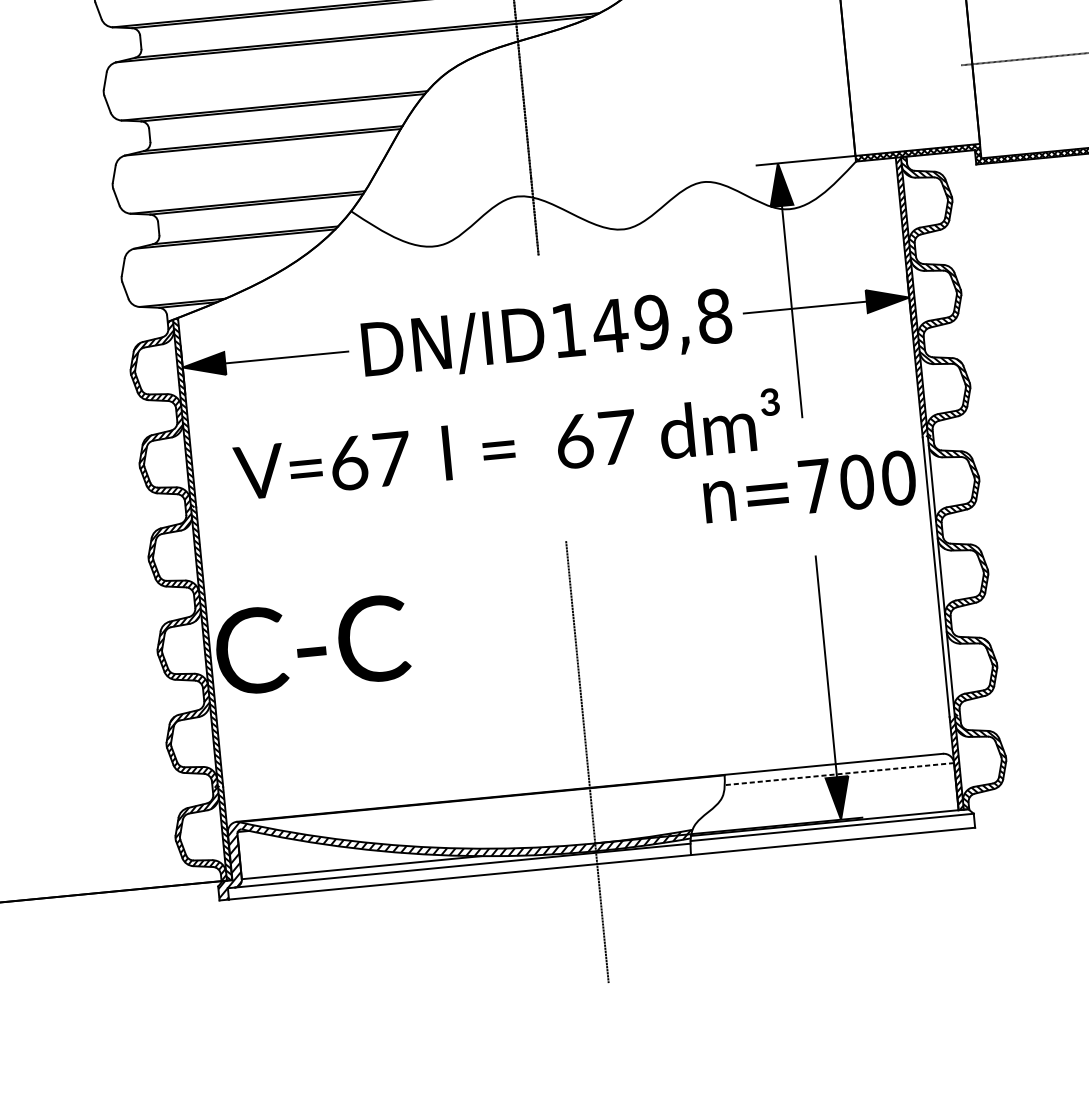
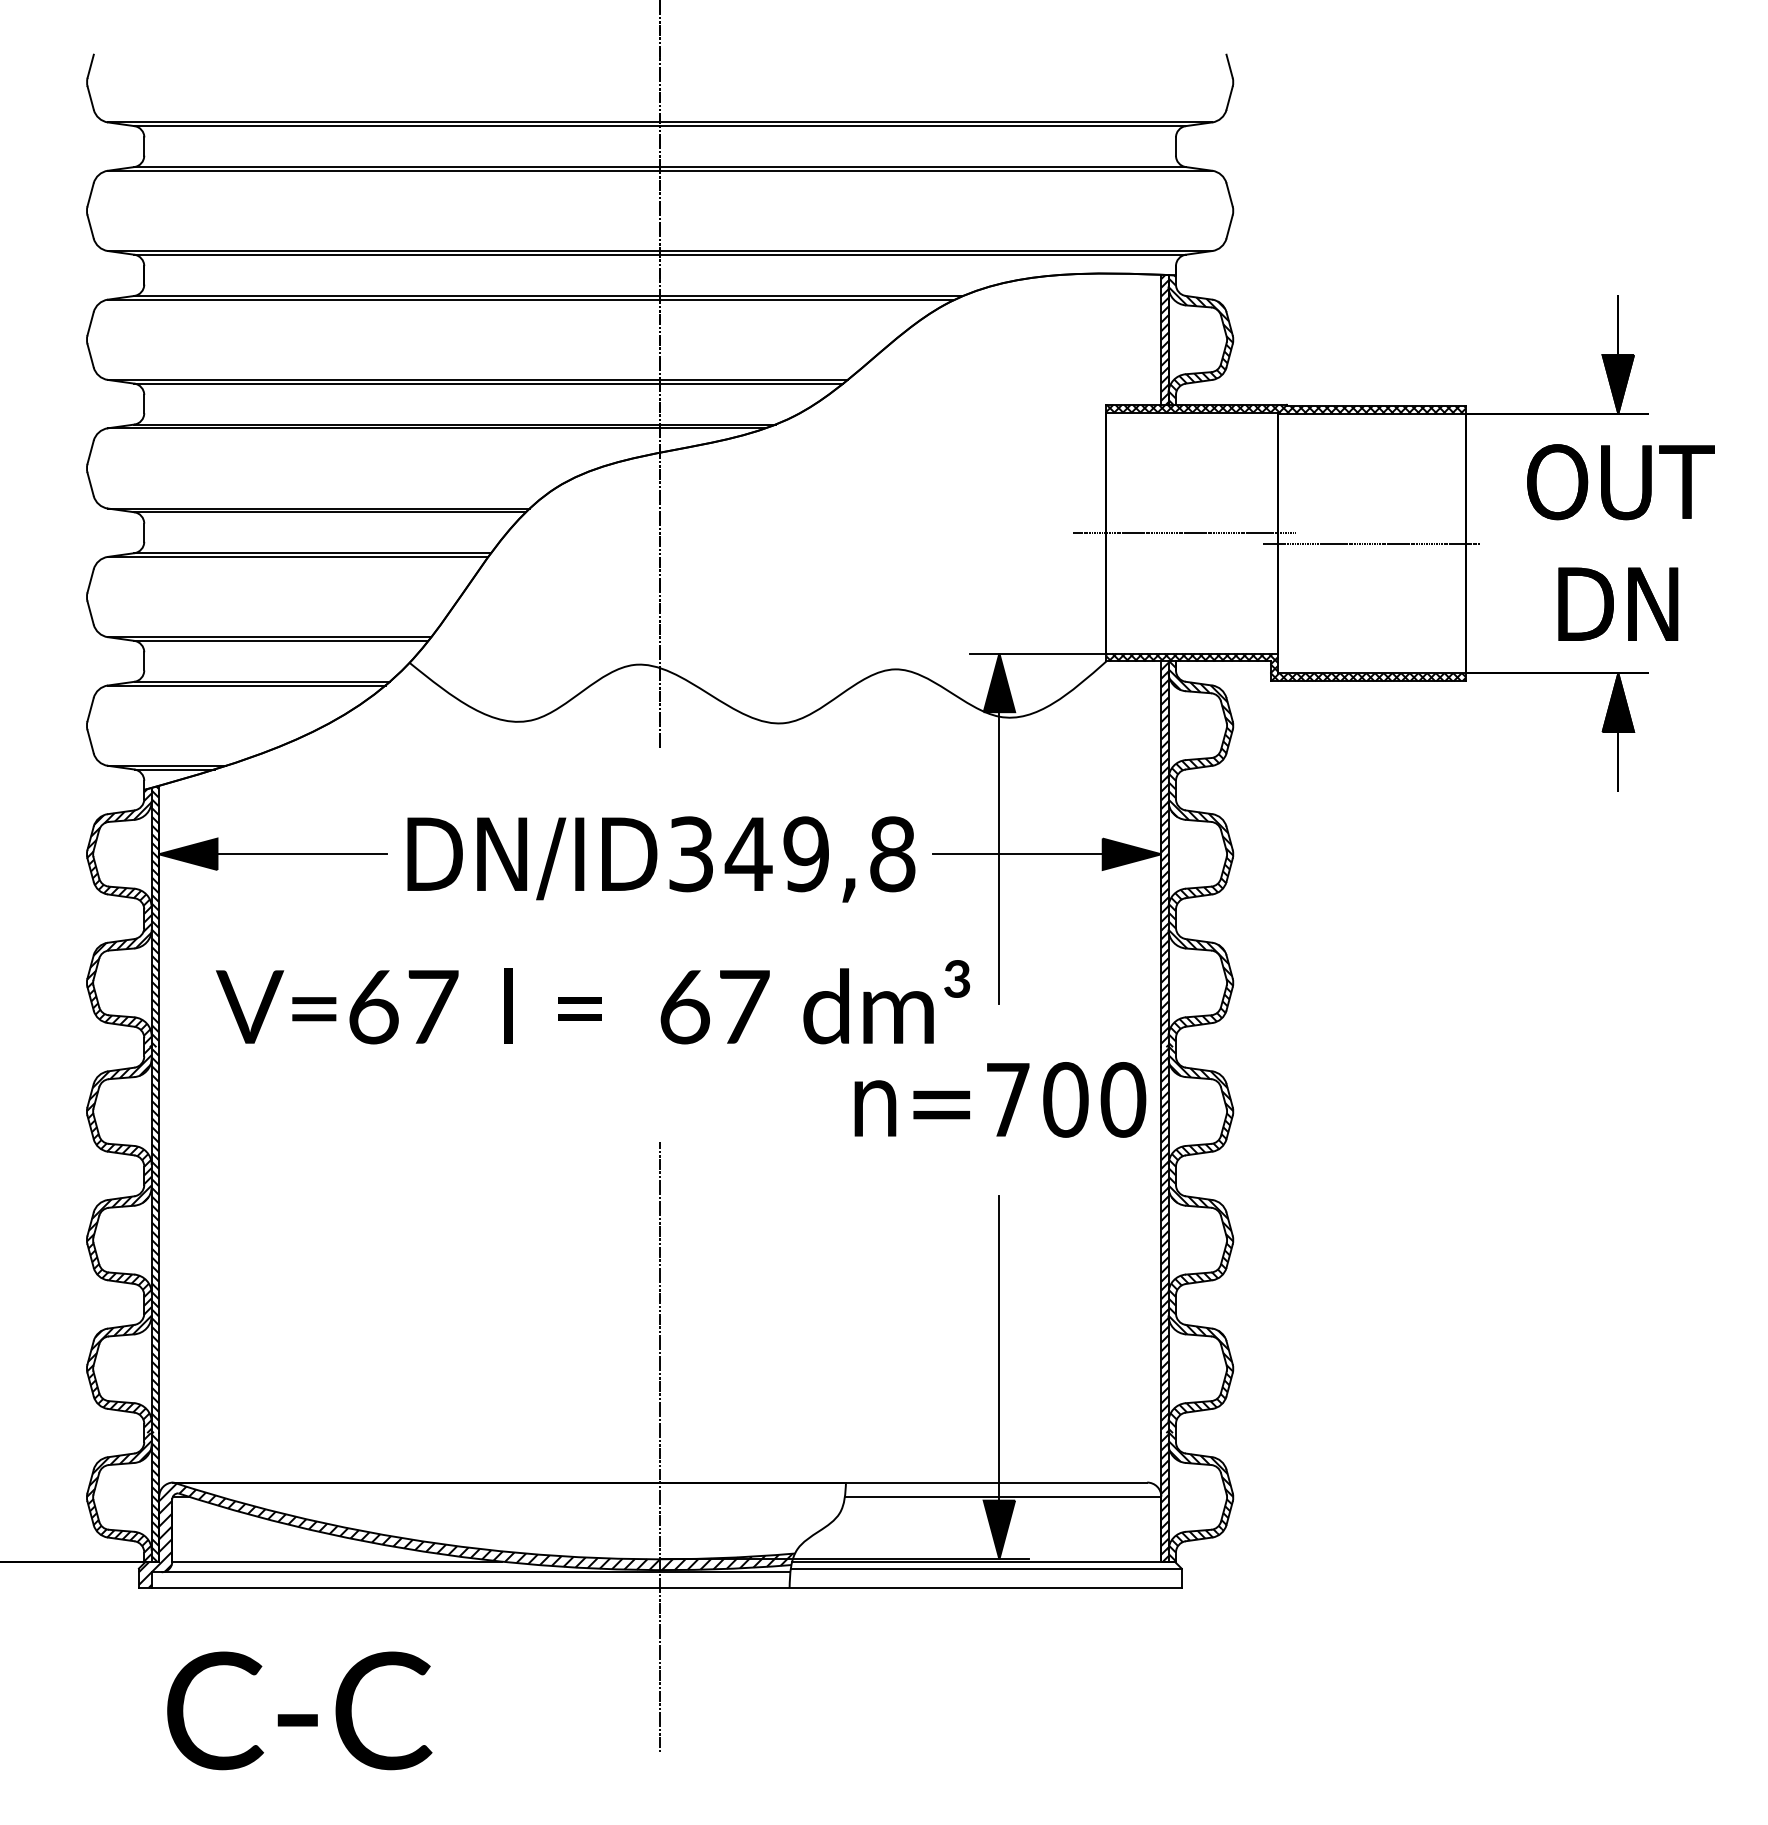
line: (903, 63) -> (1184, 533), added
text: (568, 330) -> (690, 854), DN/ID149,8 -> DN/ID349,8
hatch: (938, 577) -> (1164, 1240), added
text: (312, 644) -> (299, 1710), moved
line: (838, 774) -> (1002, 1496), dashed -> solid

